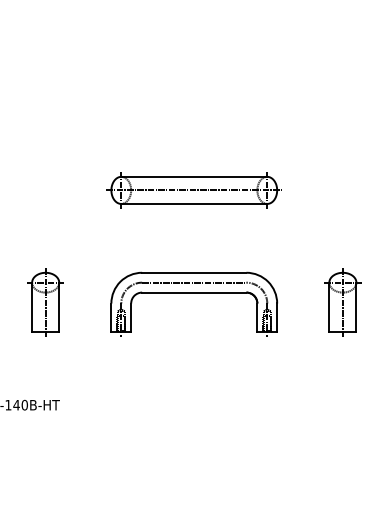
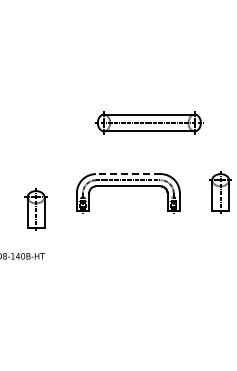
part: (194, 189) -> (149, 122), moved
line: (192, 273) -> (127, 174), solid -> dashed
part: (44, 302) -> (35, 209), moved

